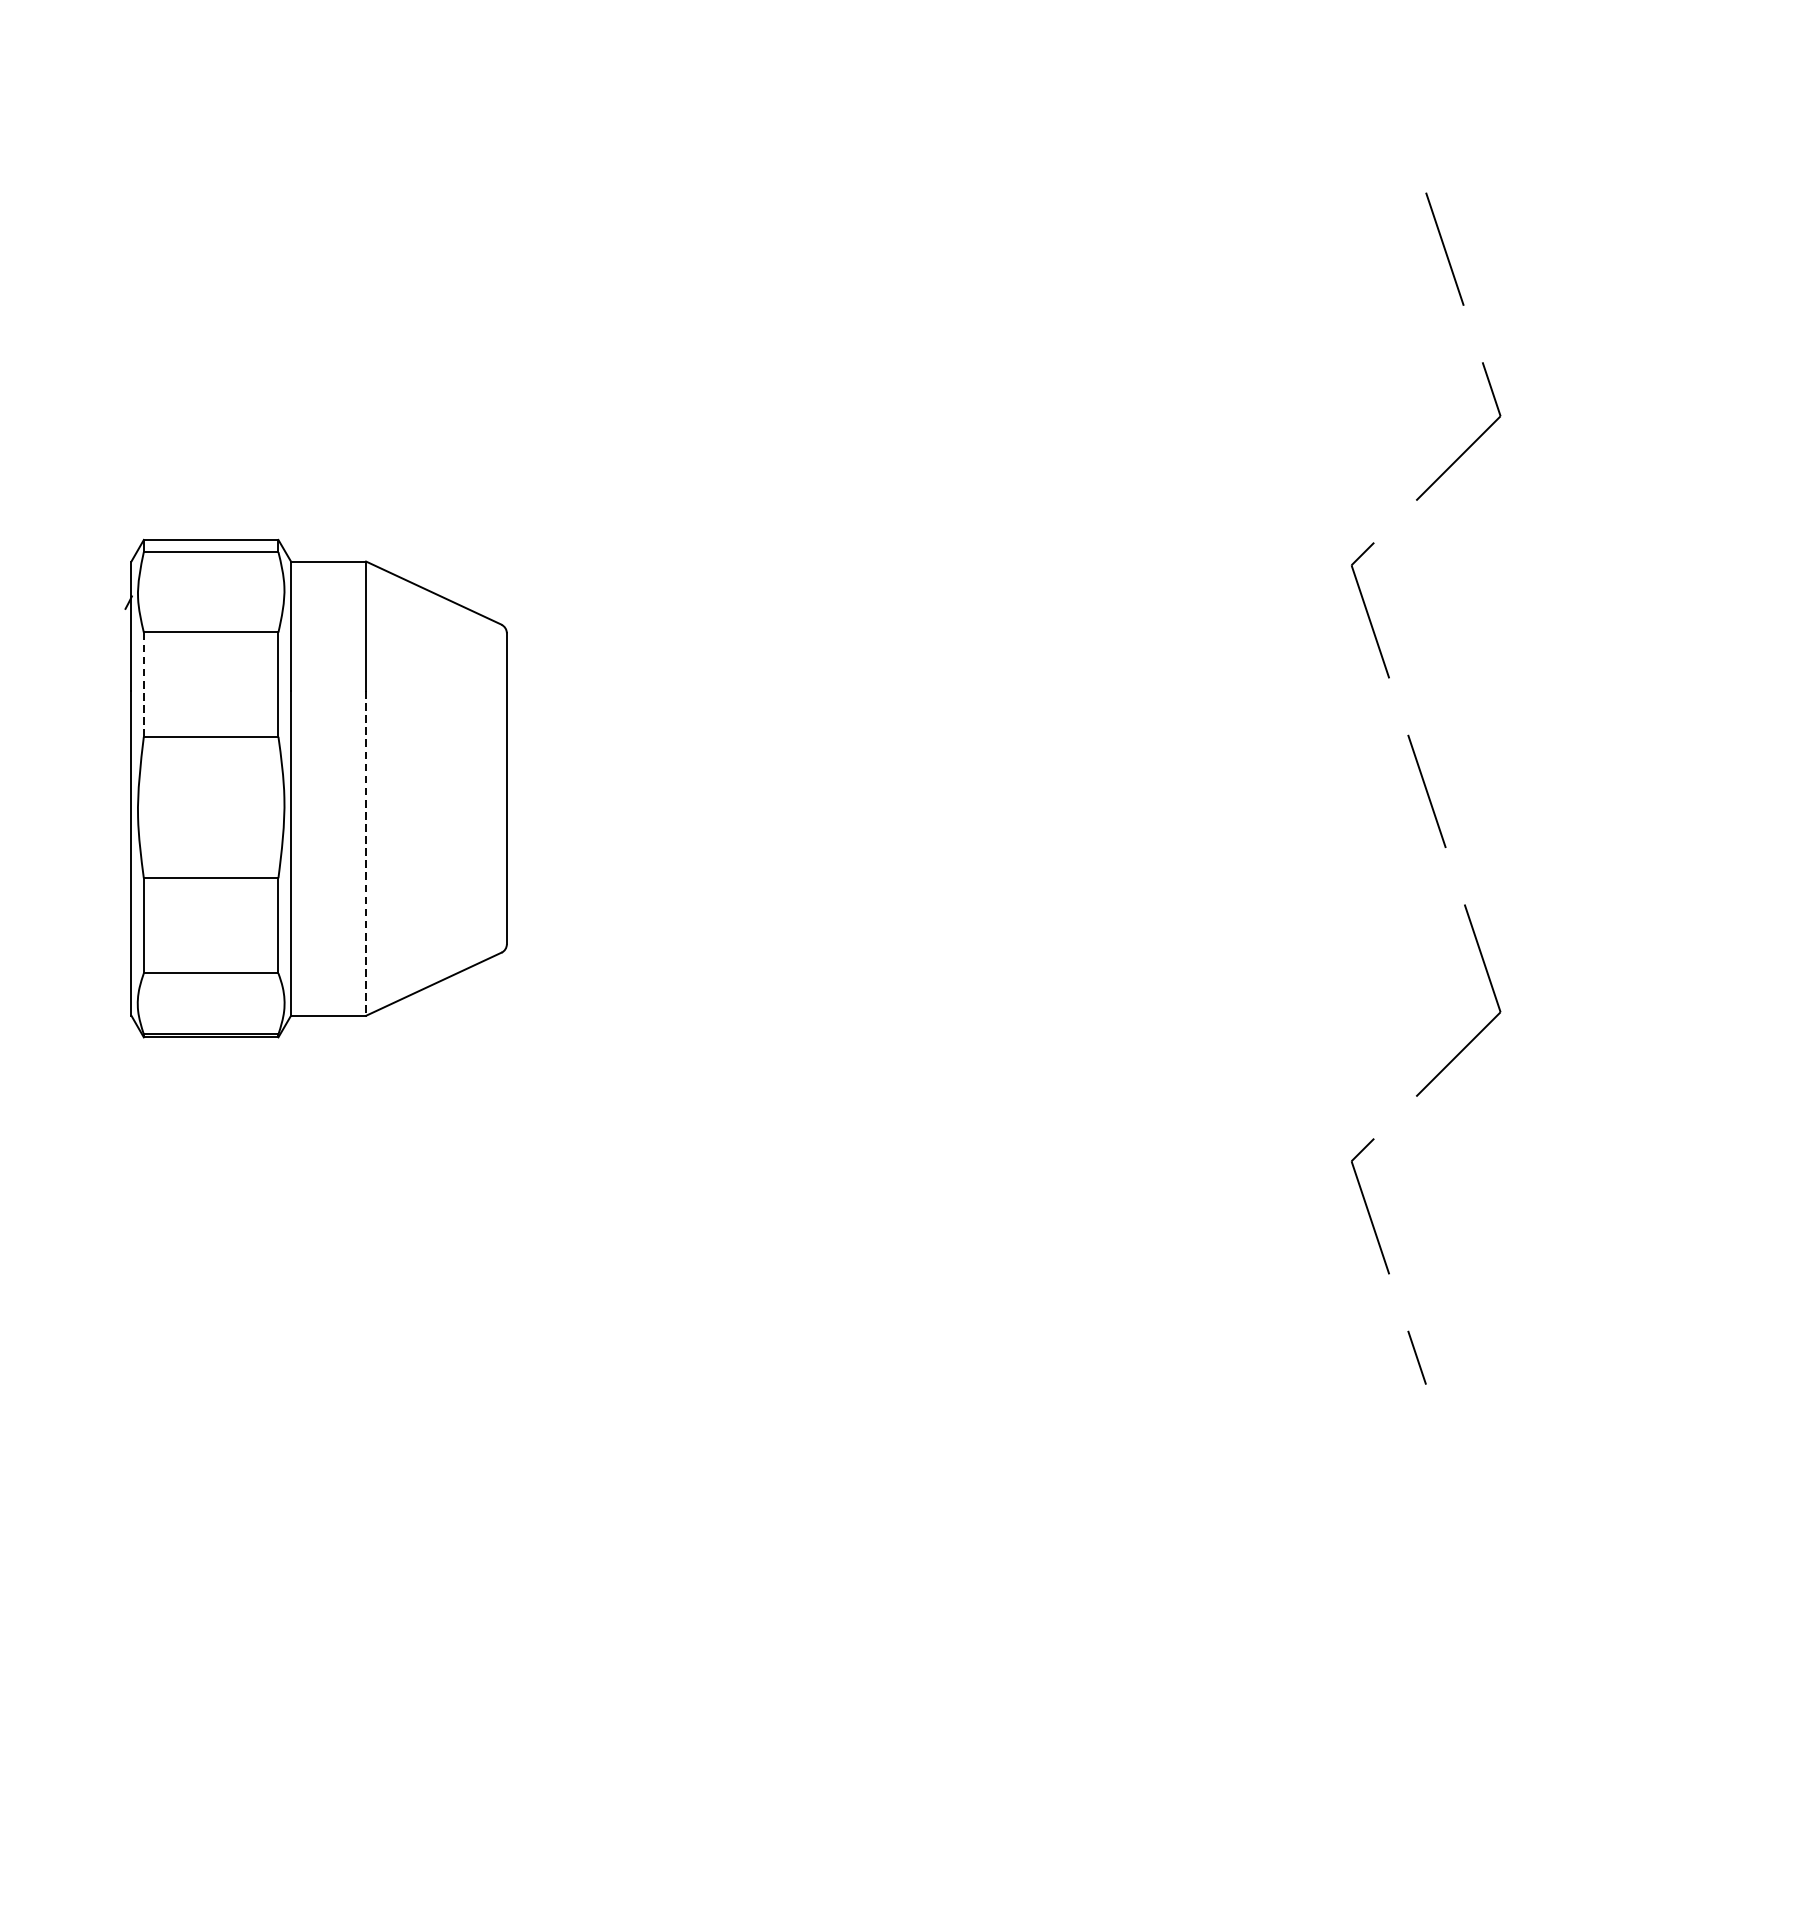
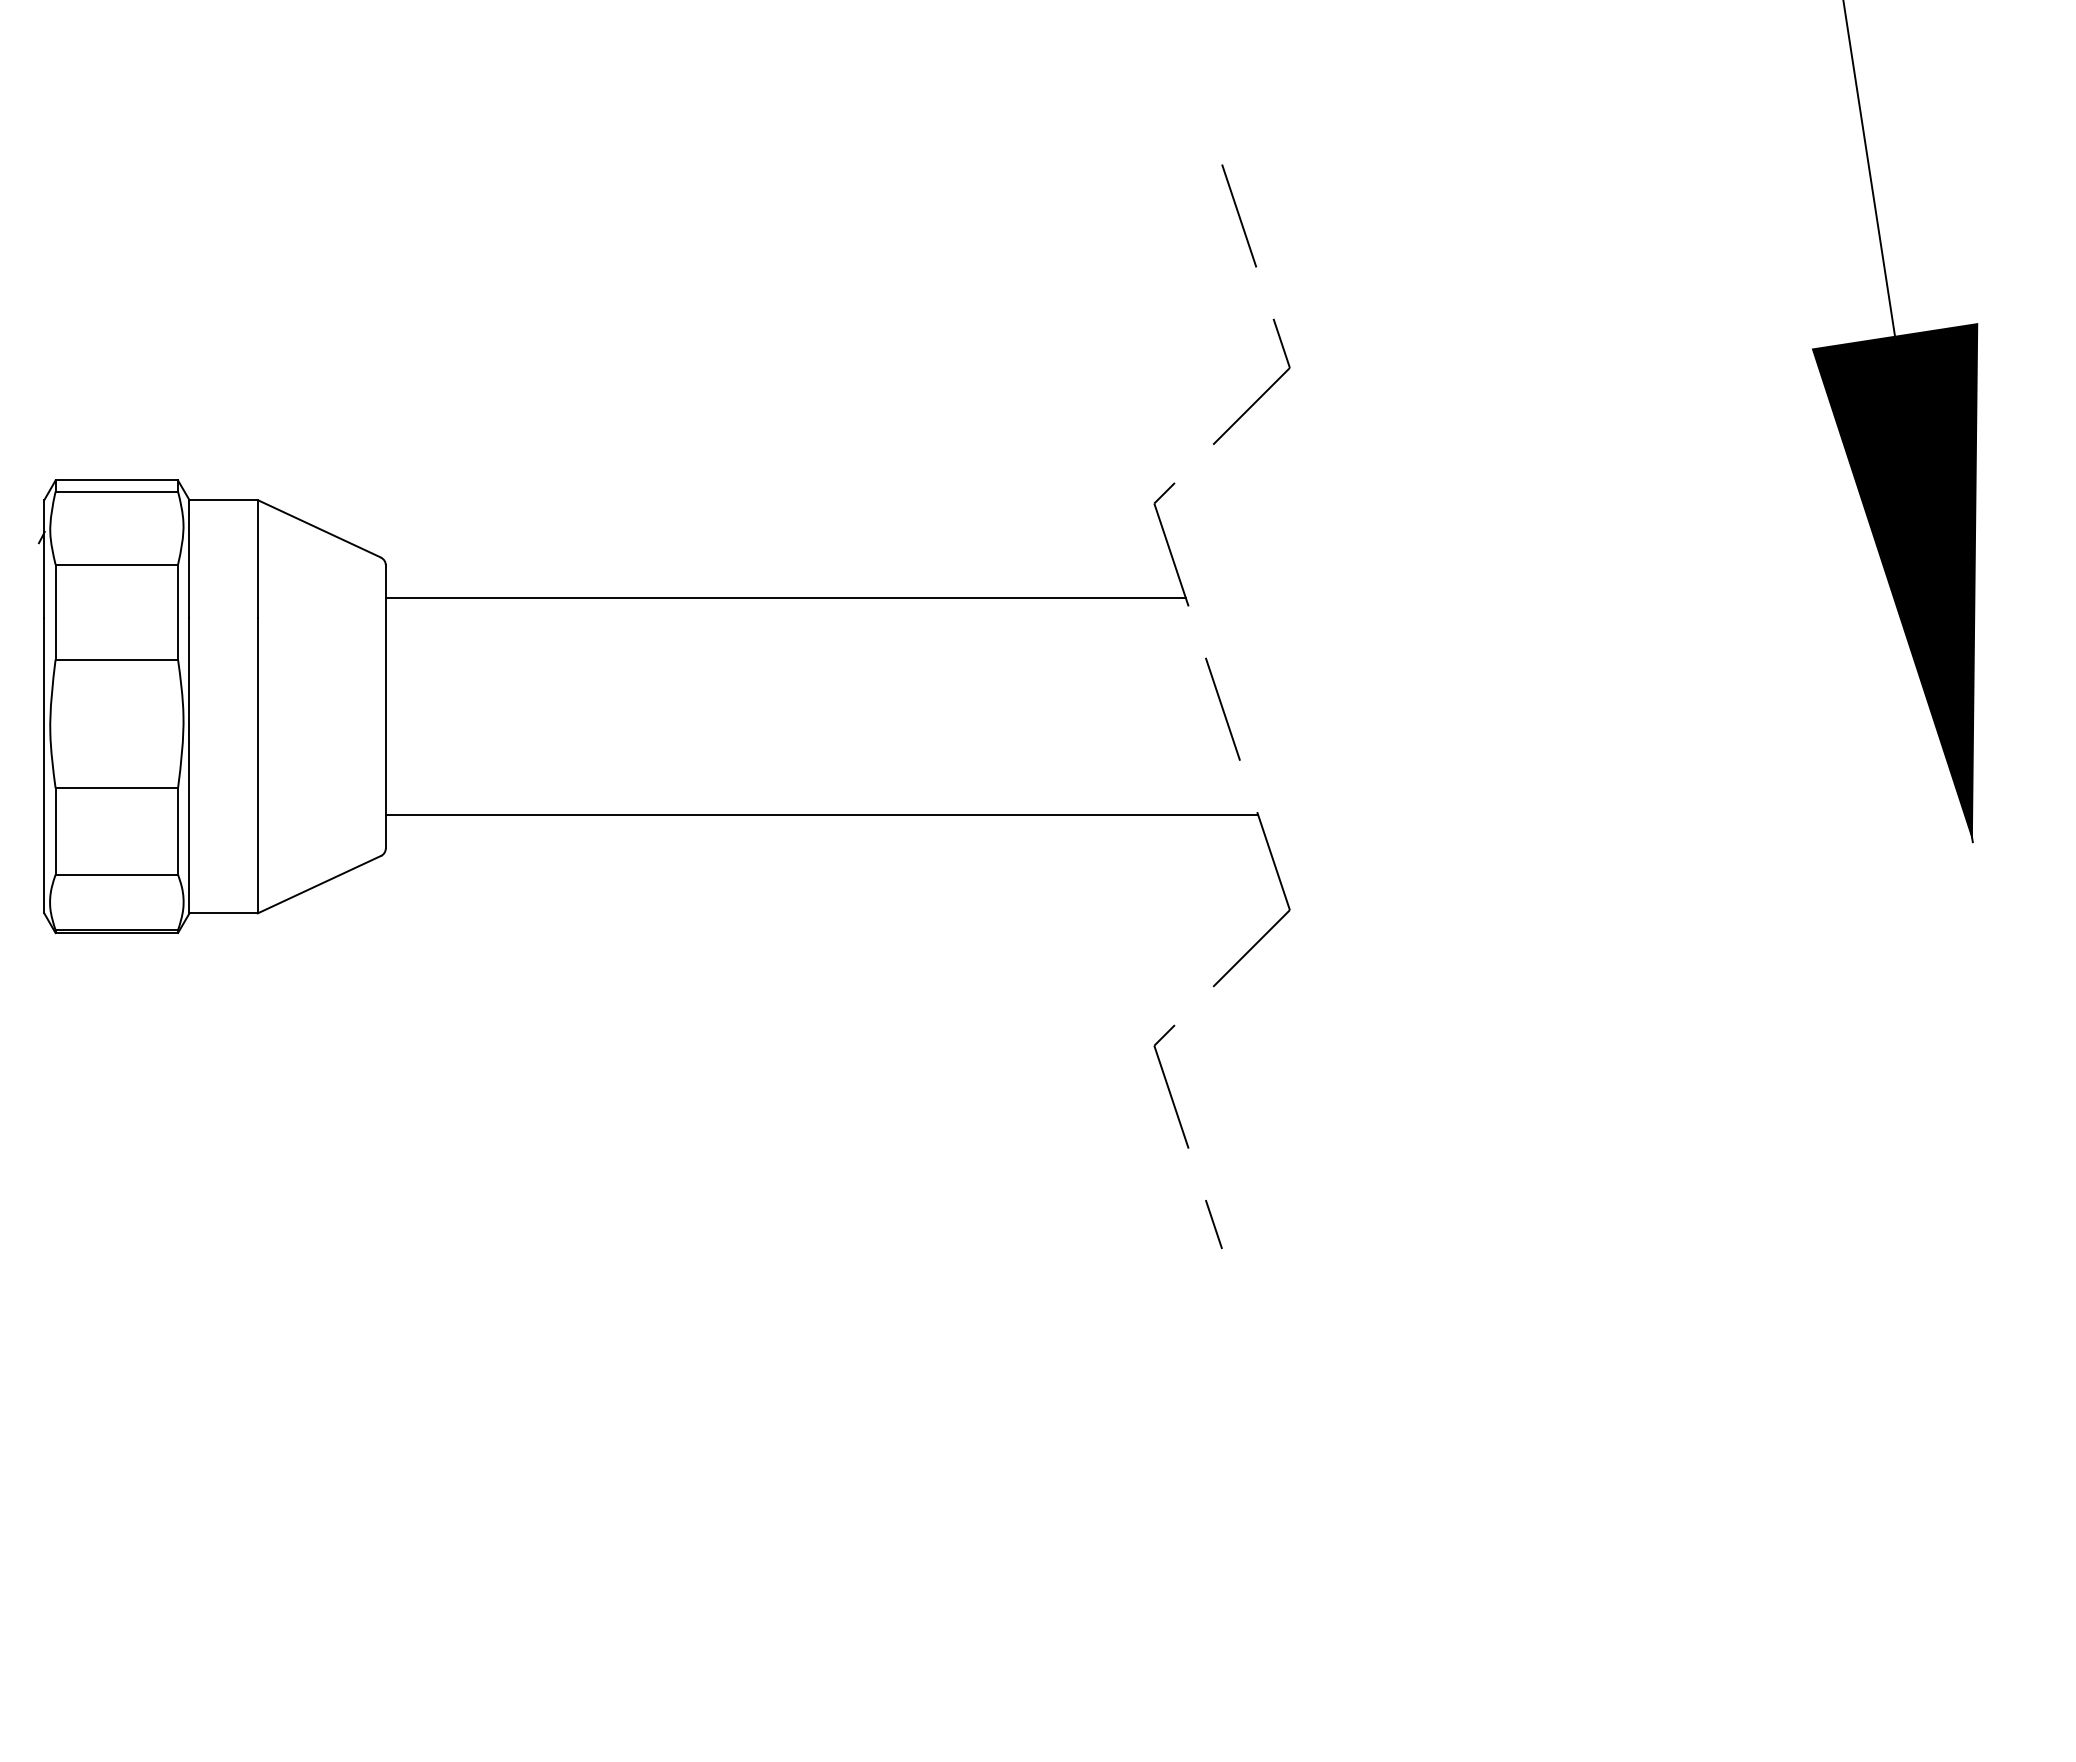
line: (946, 669) -> (785, 598), added
line: (143, 685) -> (55, 612), dashed -> solid
line: (365, 853) -> (257, 765), dashed -> solid
line: (985, 908) -> (821, 815), added

